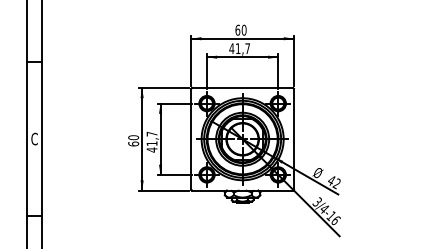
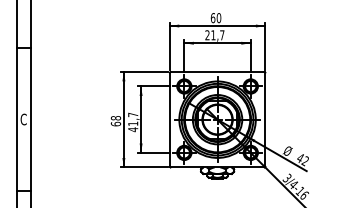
text: (231, 48) -> (207, 35), 41,7 -> 21,7
text: (133, 137) -> (115, 118), 60 -> 68

